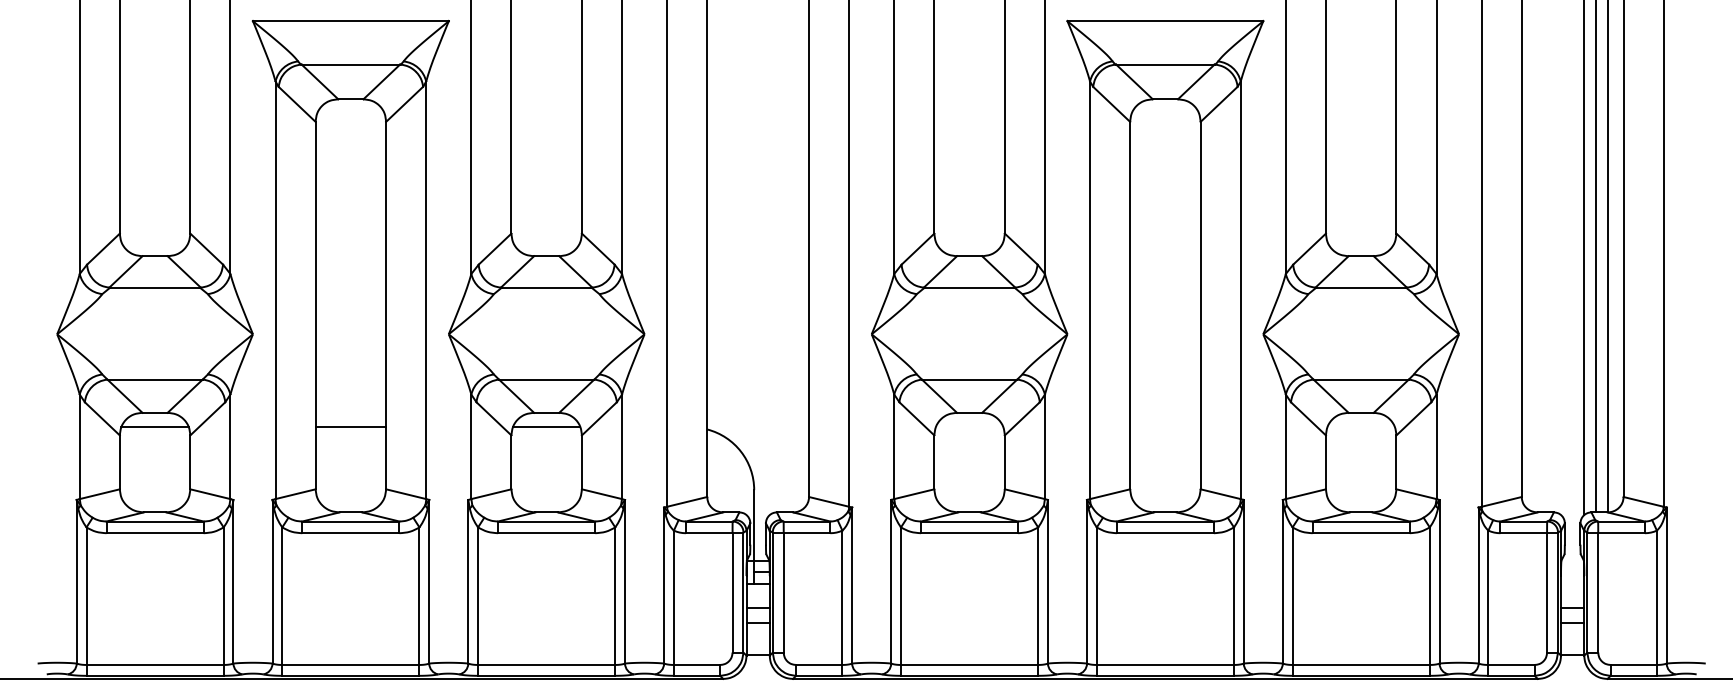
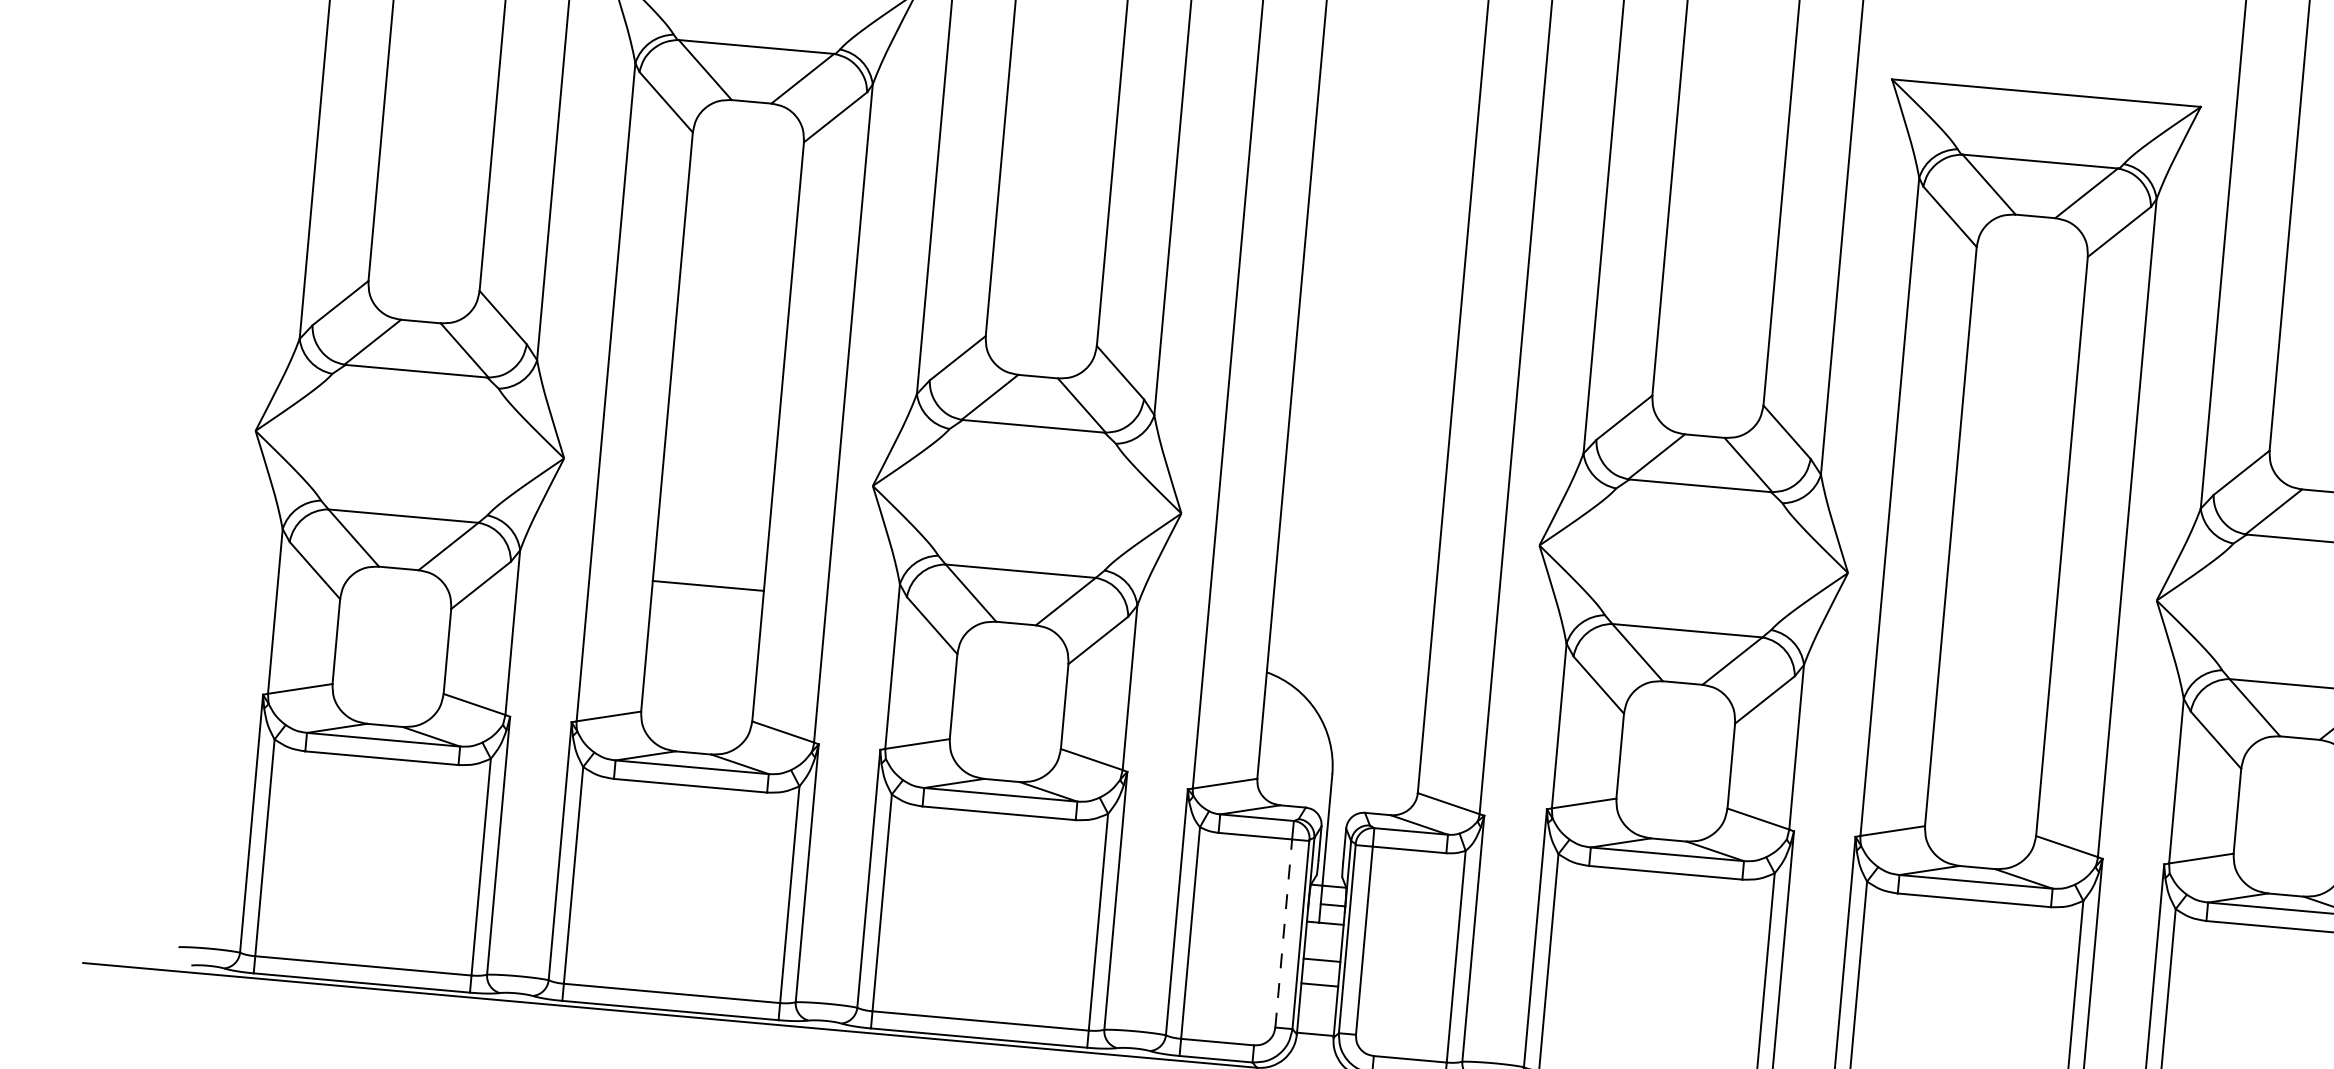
line: (154, 427) -> (395, 591), removed
line: (350, 427) -> (707, 585), moved
line: (546, 427) -> (1013, 646), removed
line: (732, 592) -> (1283, 932), solid -> dashed

